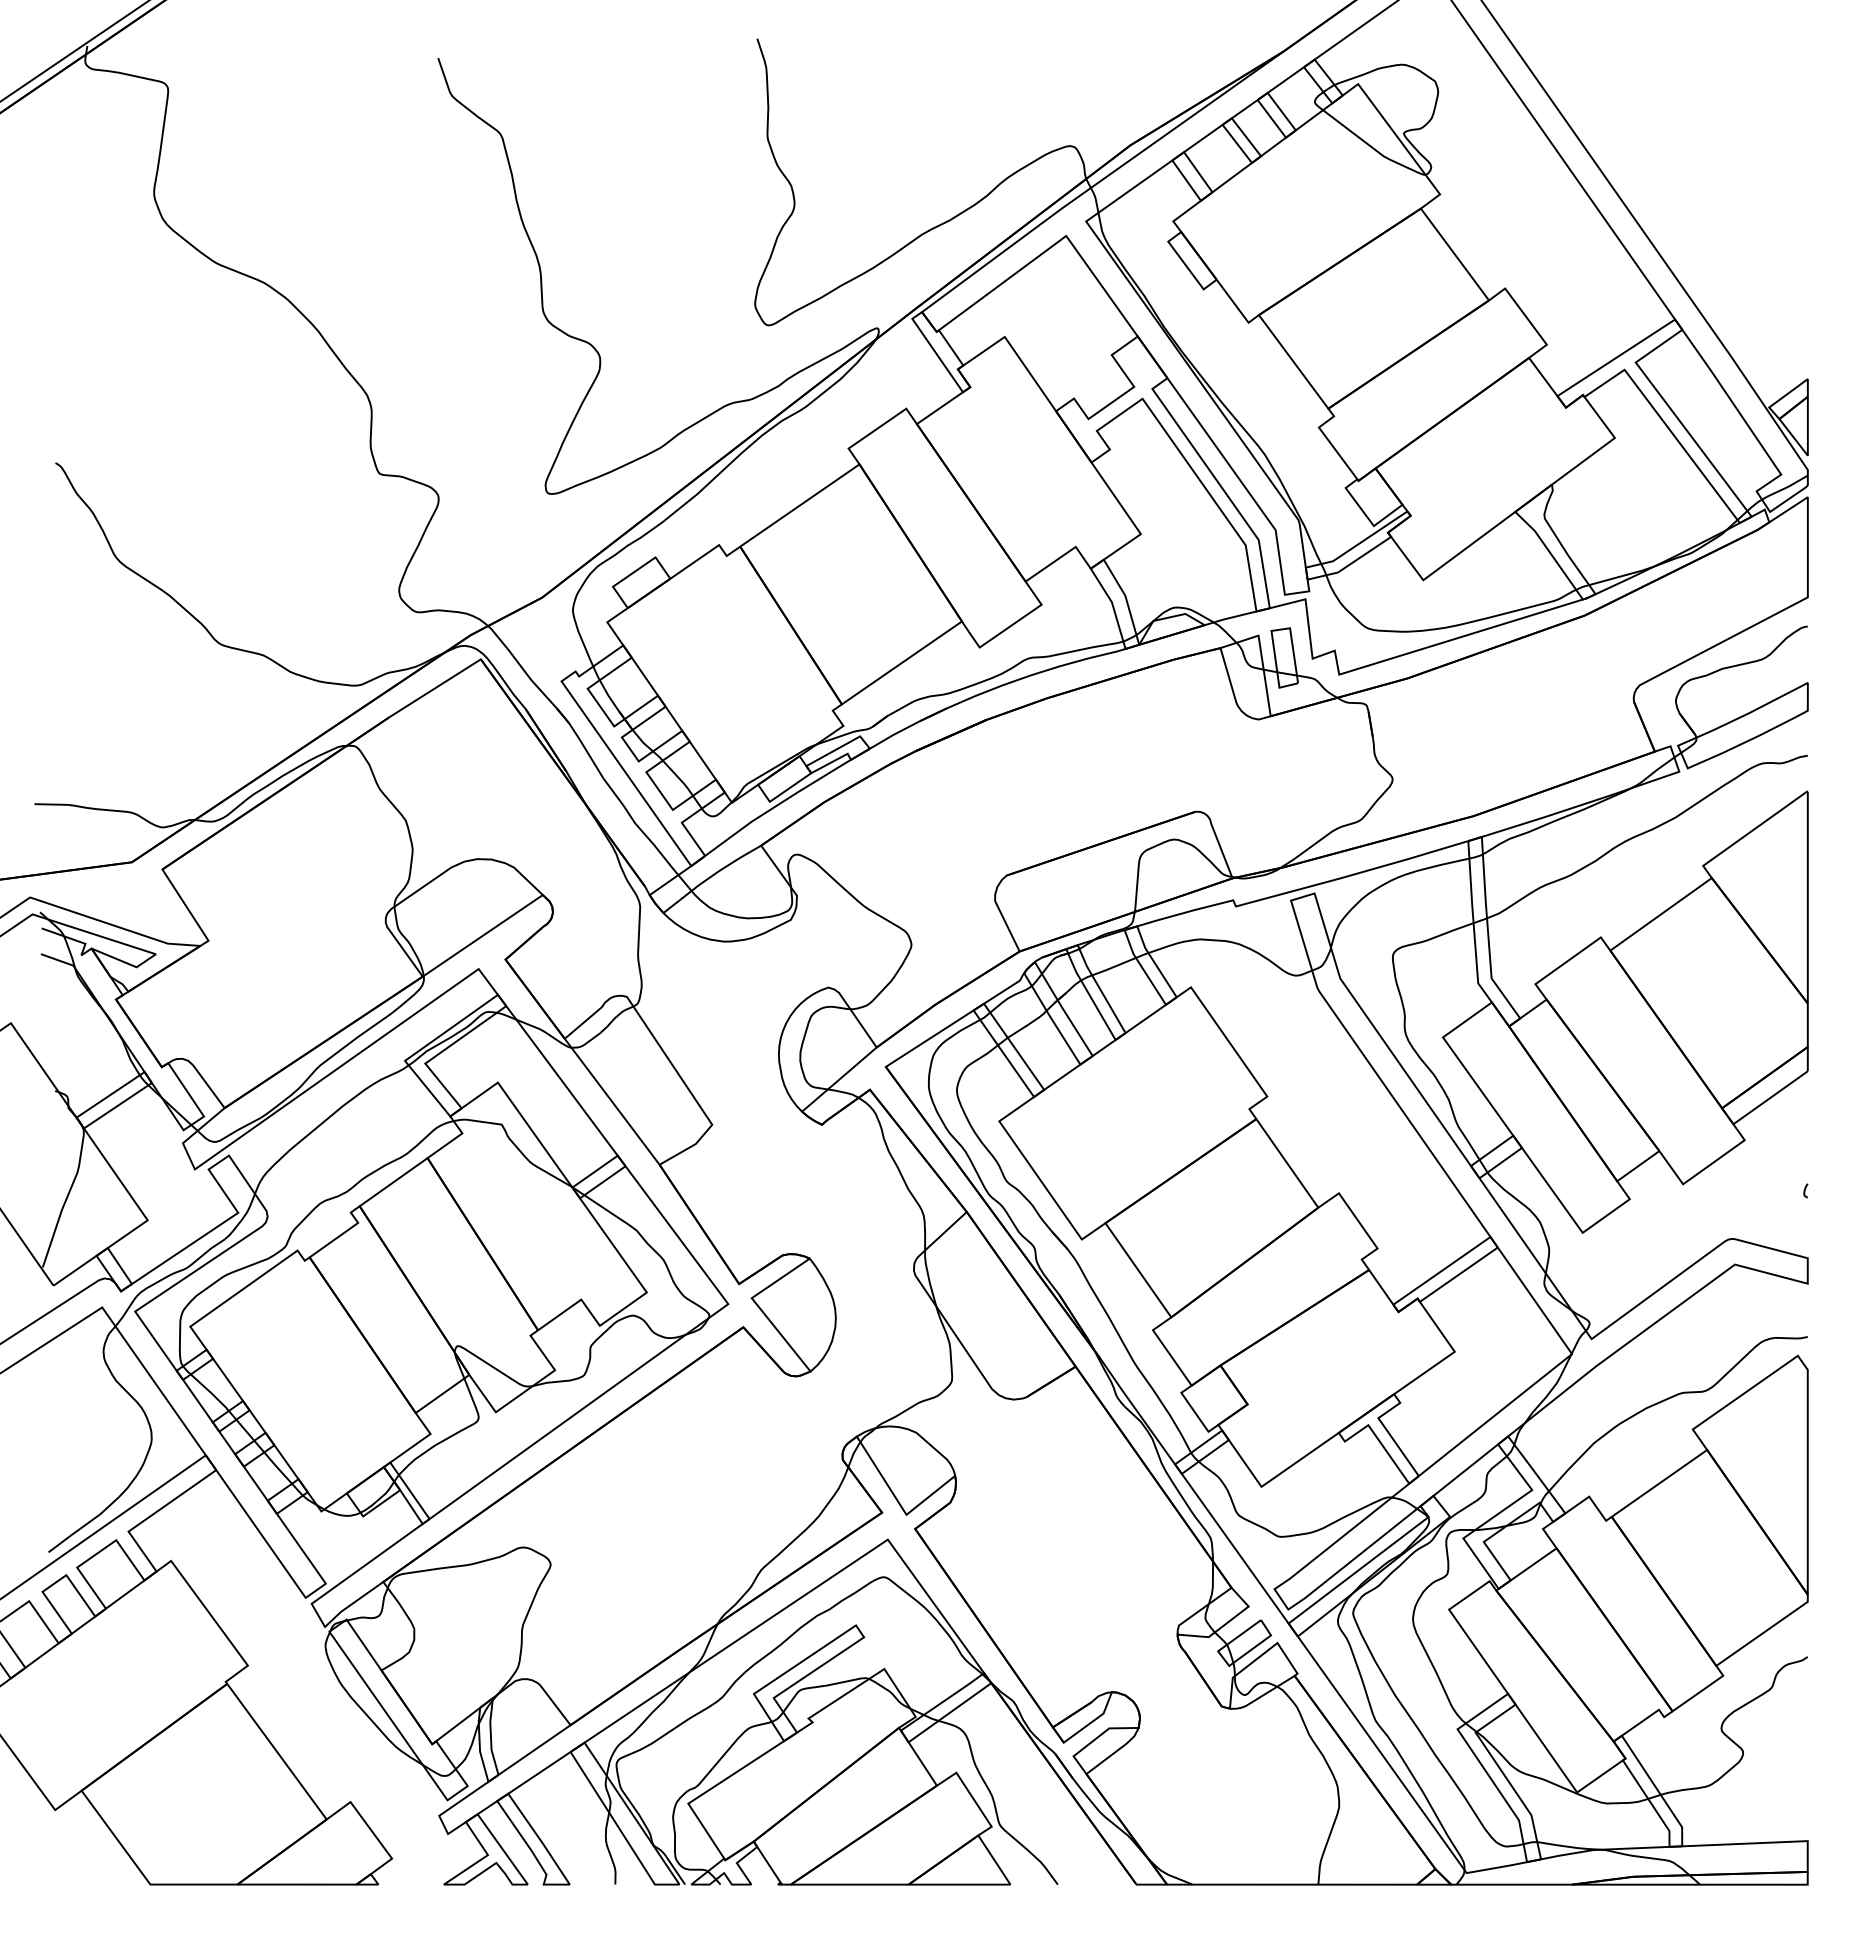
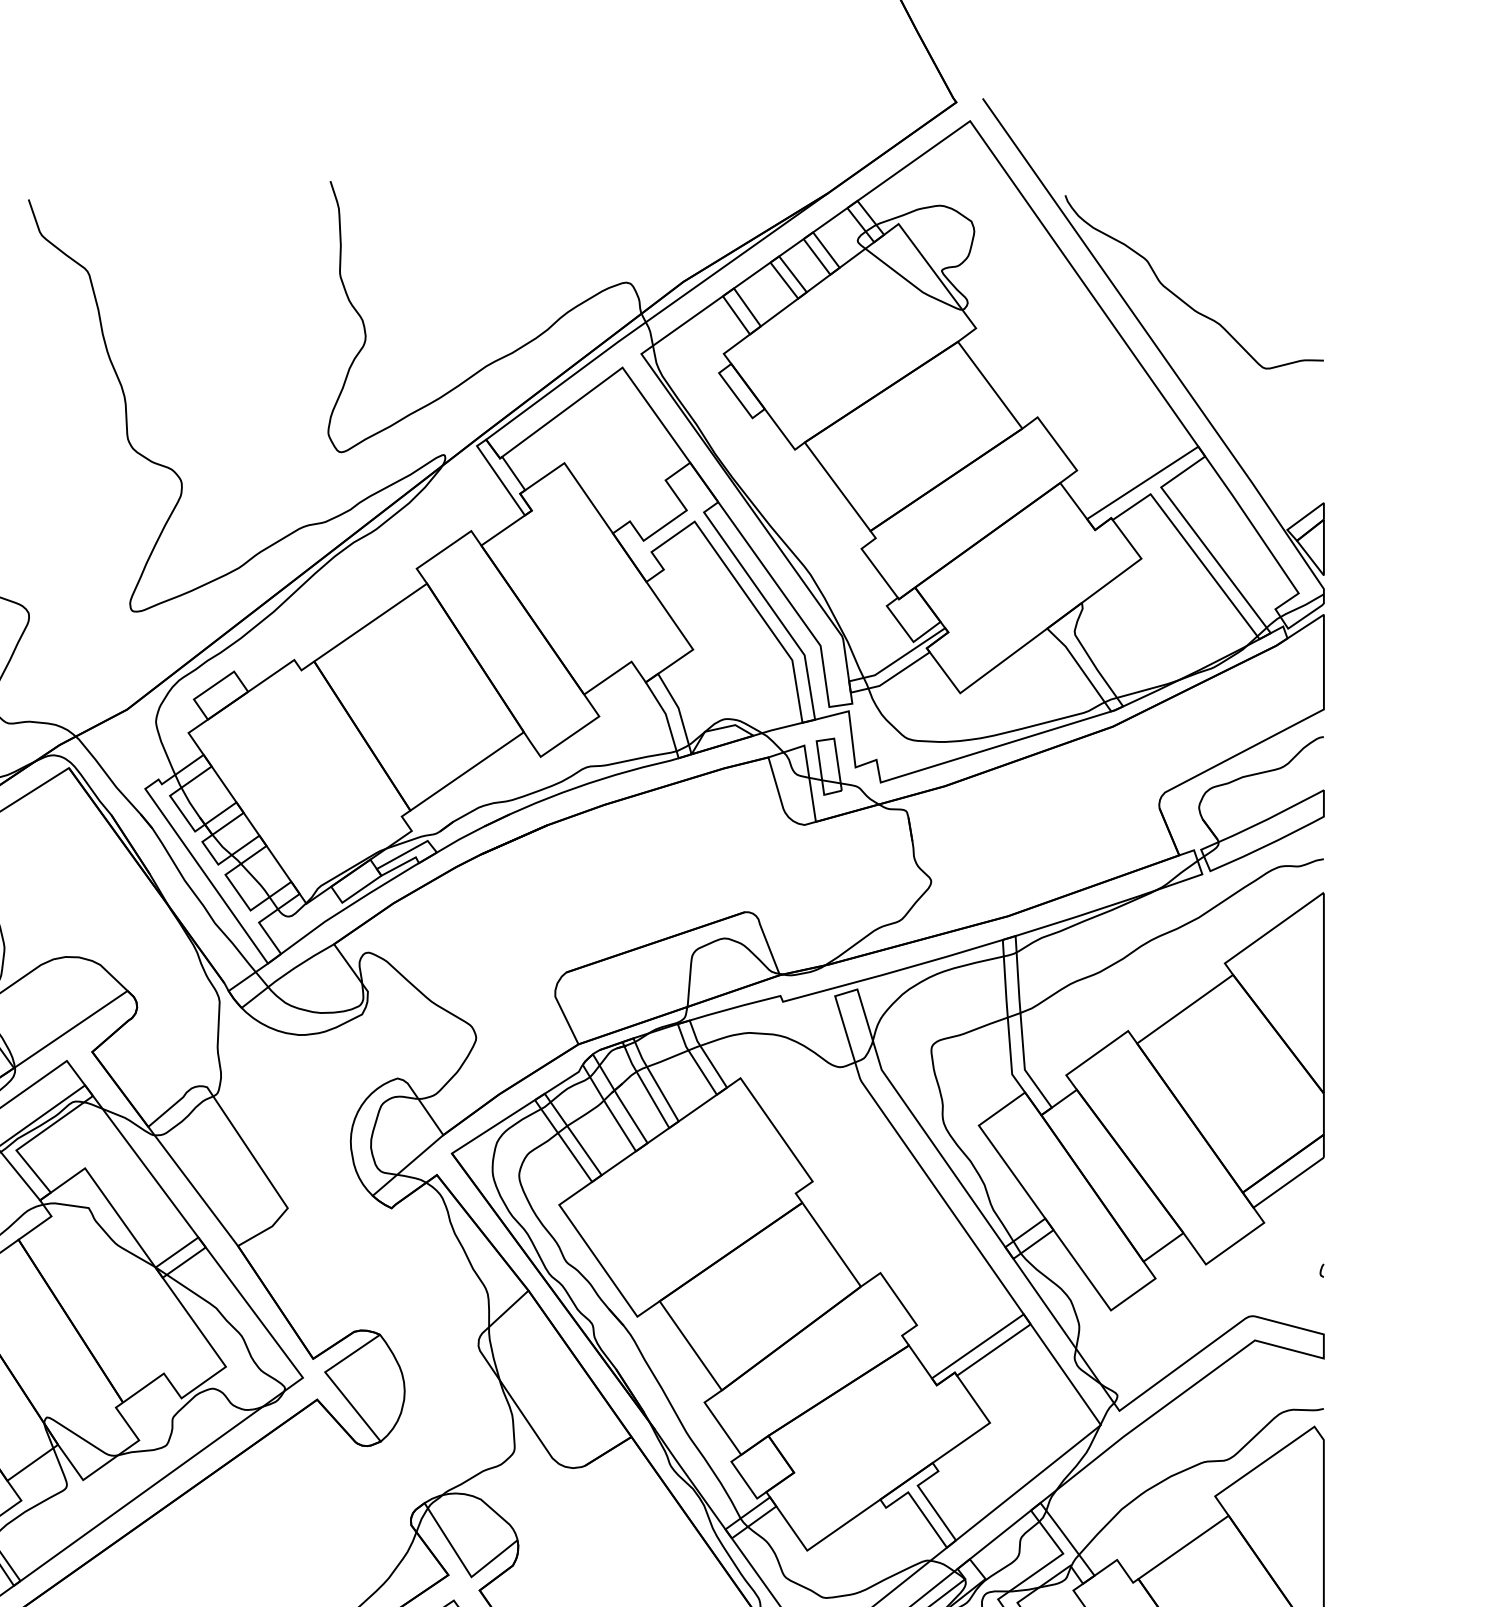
curve: (1656, 162) -> (1180, 298), added

